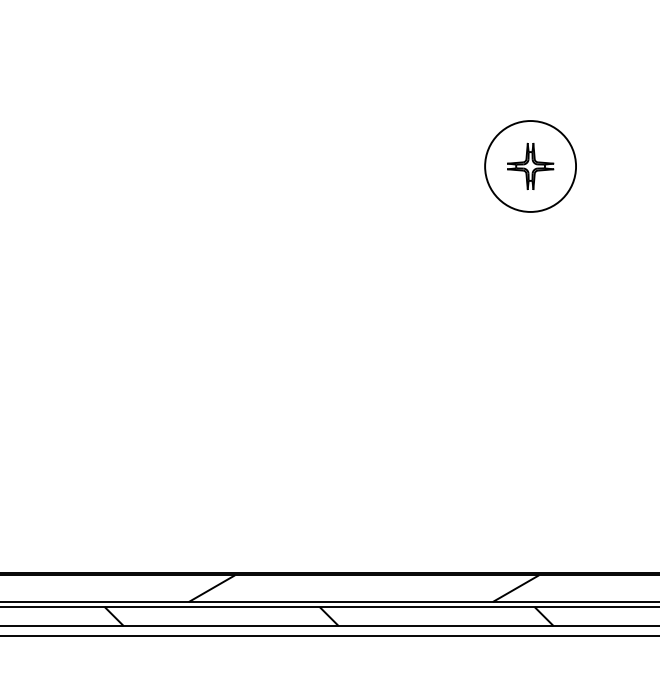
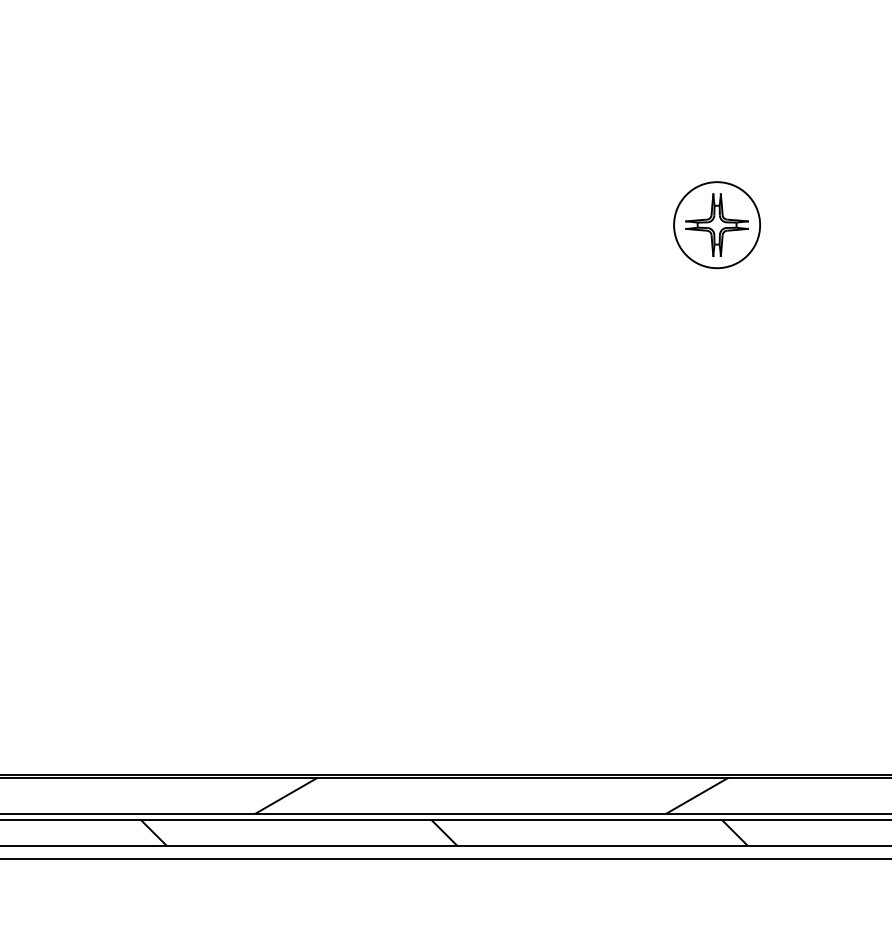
circle: (530, 166) -> (716, 225), size x0.7

